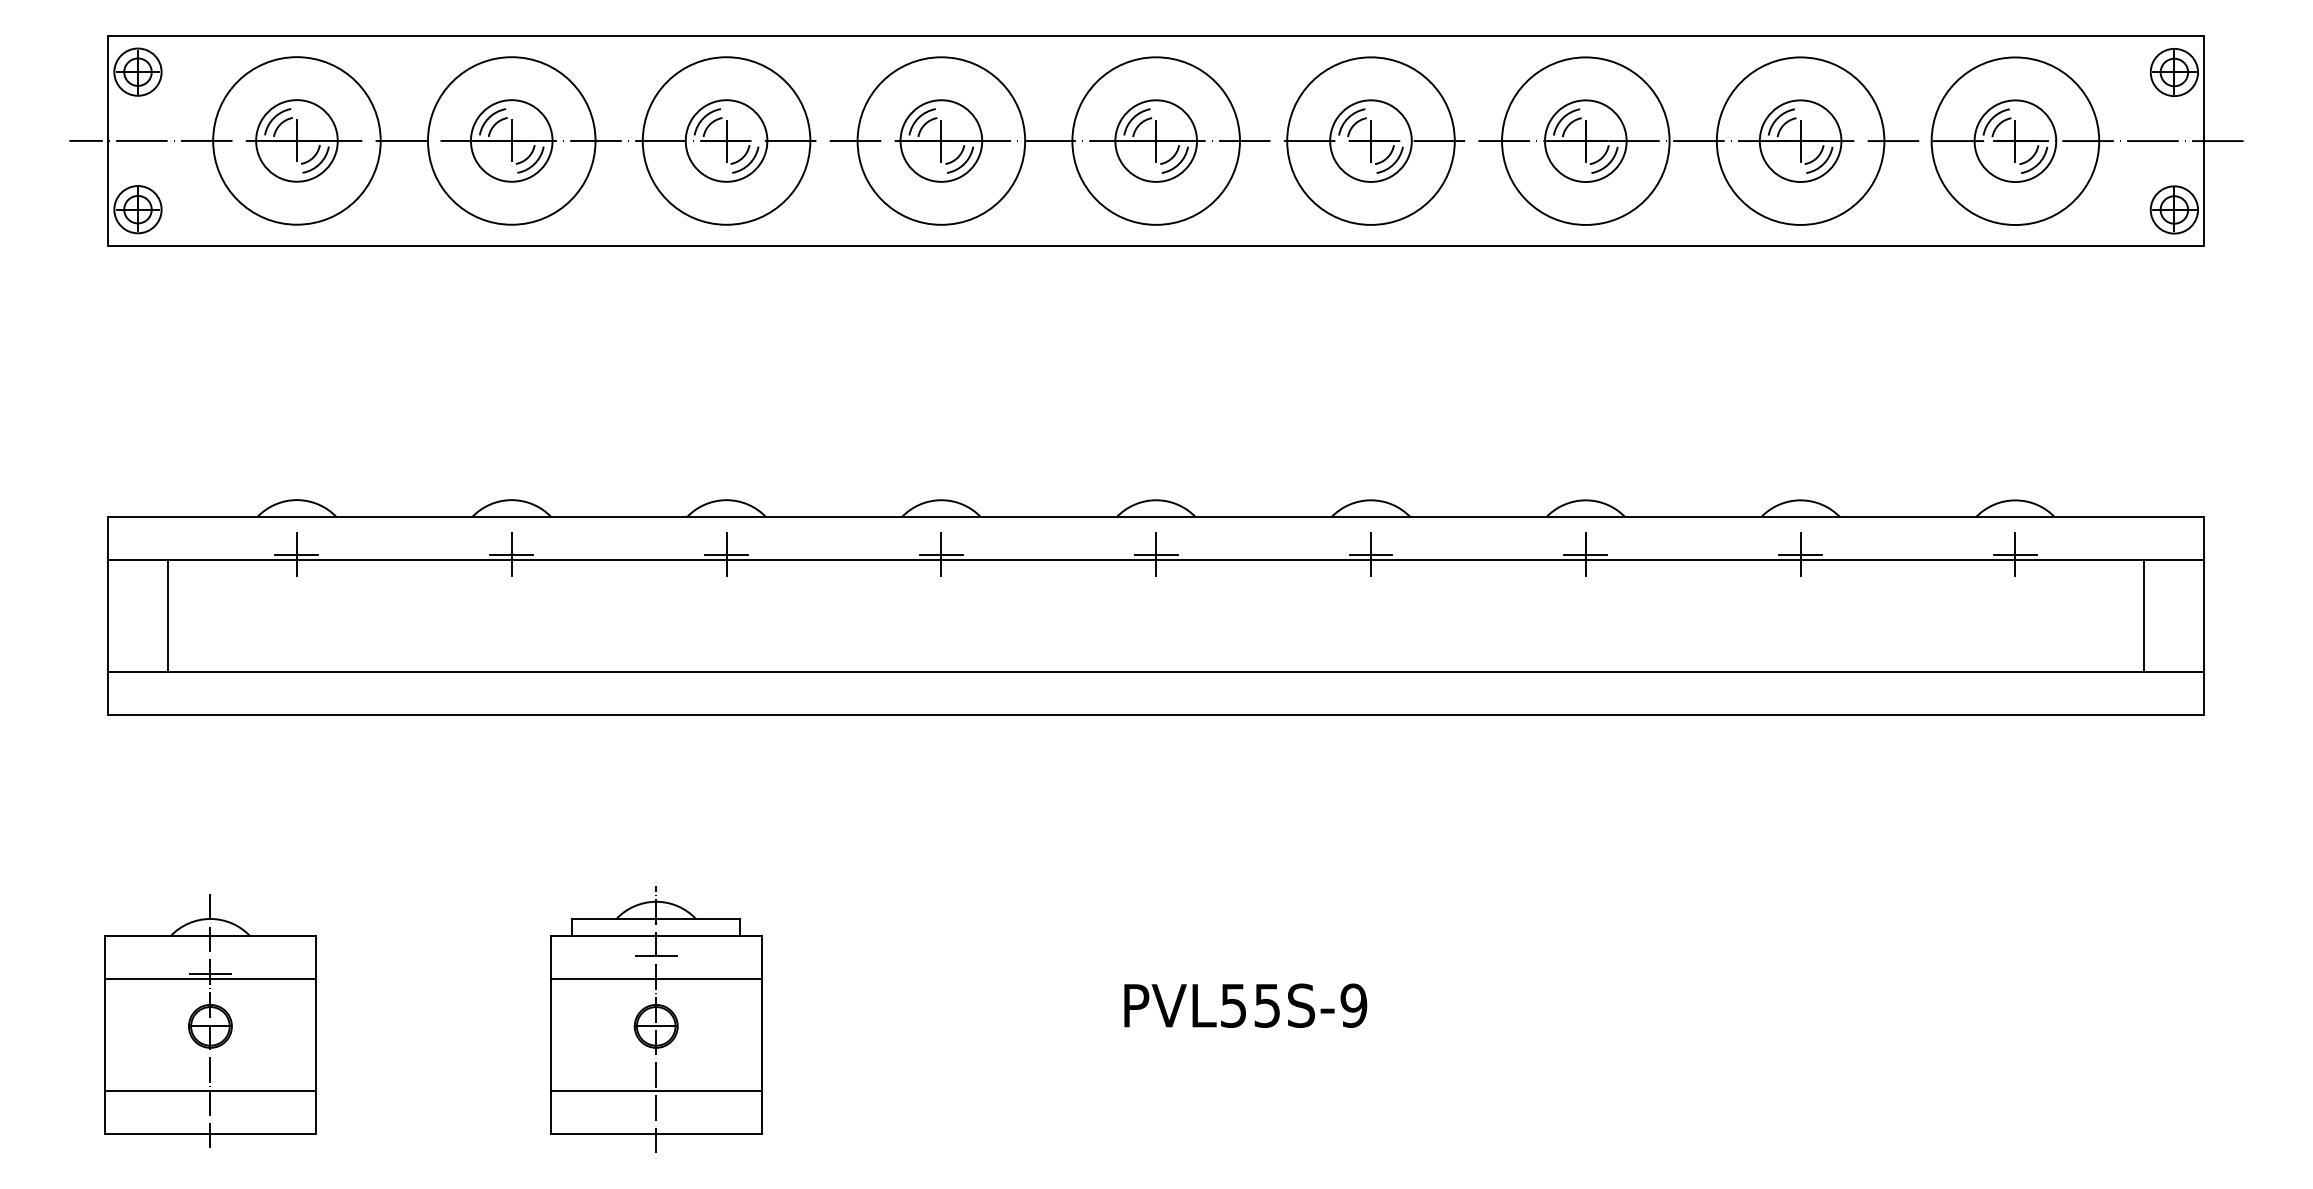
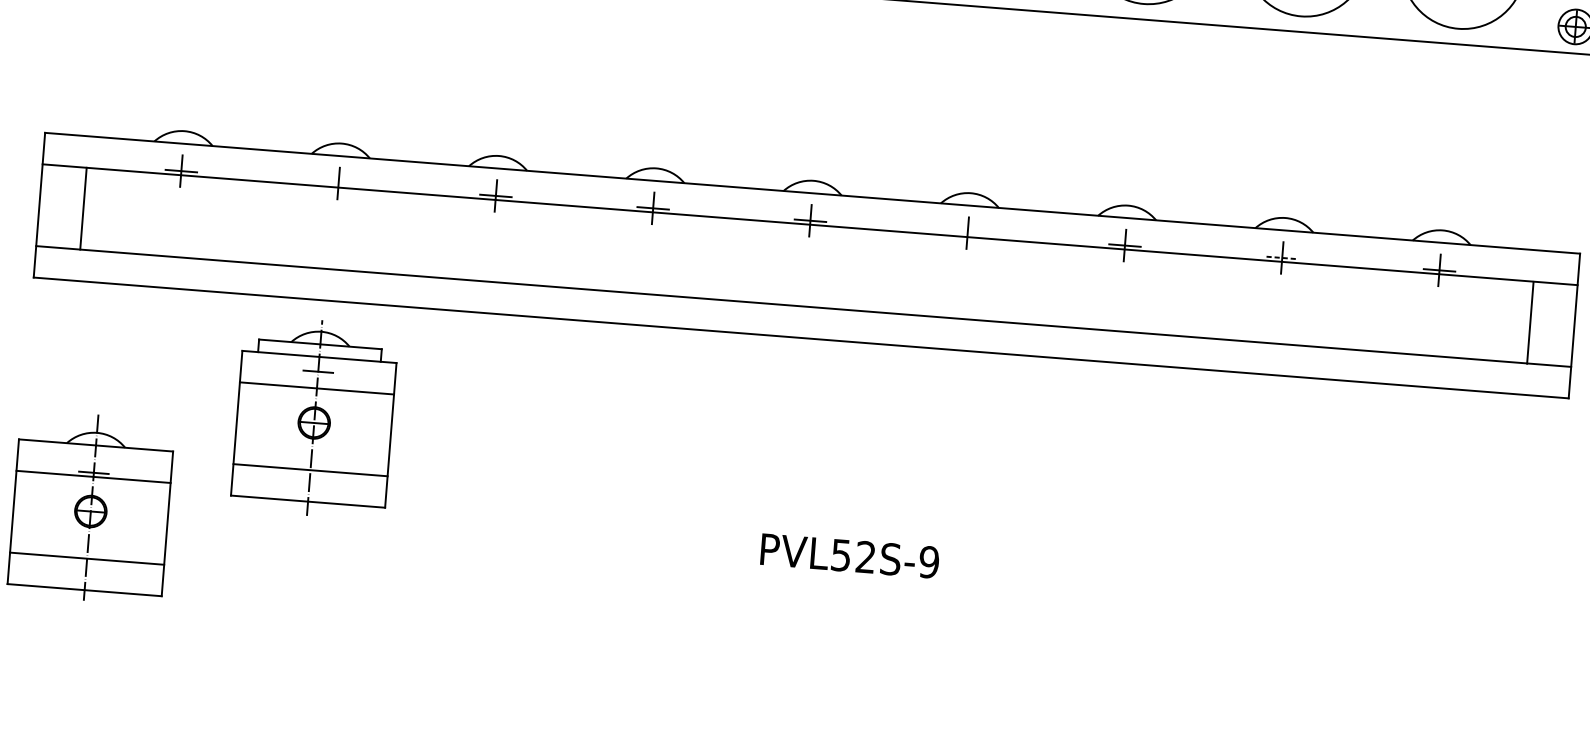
line: (511, 554) -> (338, 183), removed
line: (1370, 554) -> (967, 232), removed
line: (1801, 554) -> (1282, 257), solid -> dashed
text: (1266, 1005) -> (865, 557), PVL55S-9 -> PVL52S-9
part: (656, 1019) -> (314, 417), moved

